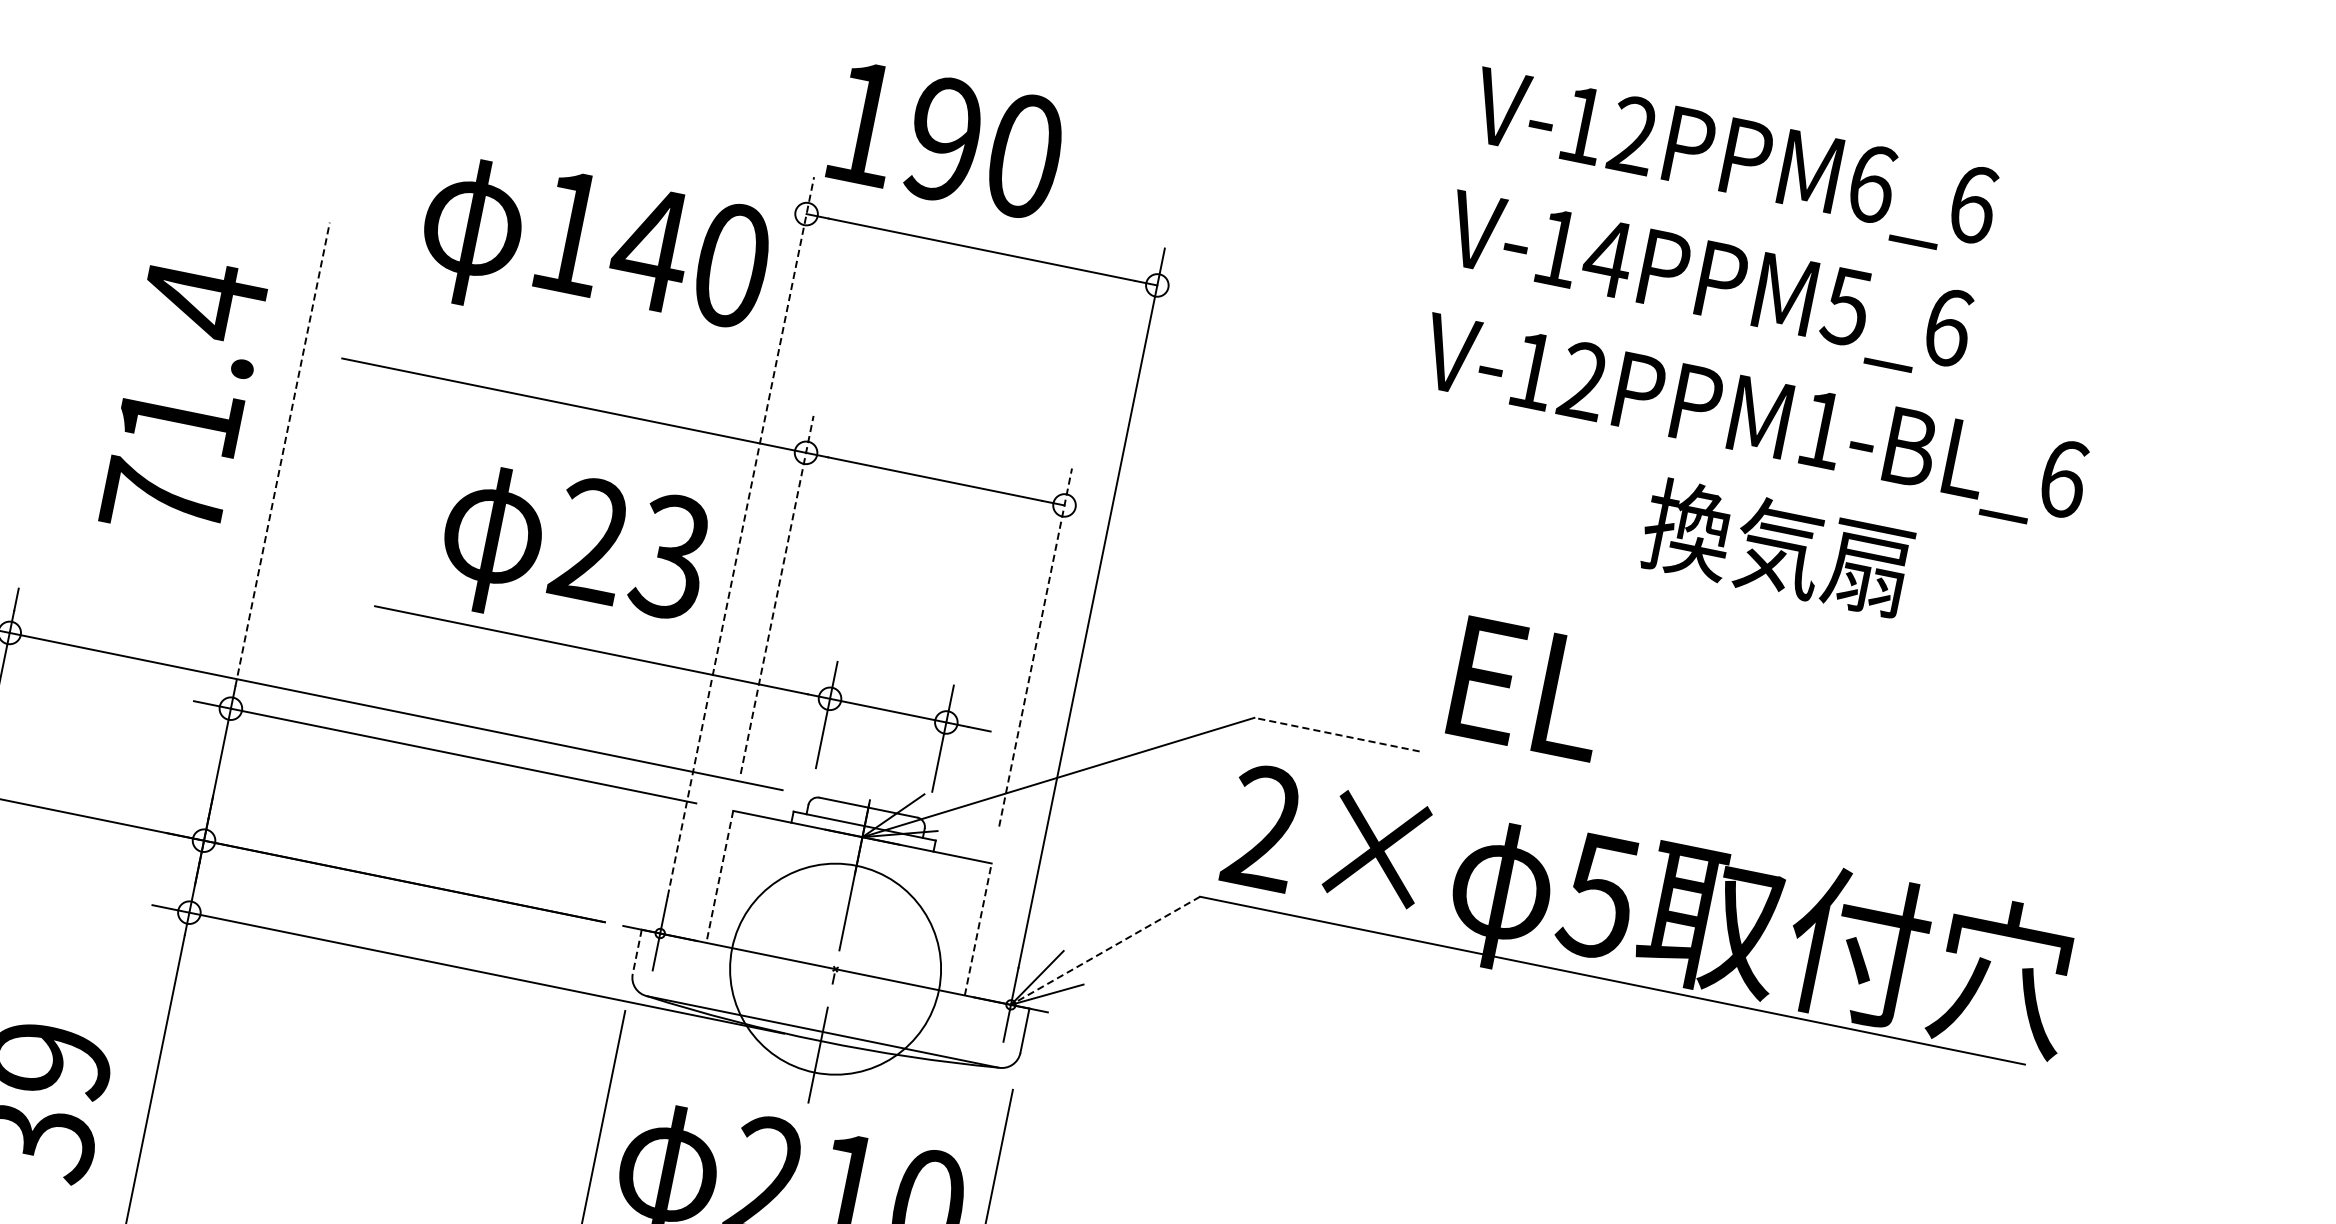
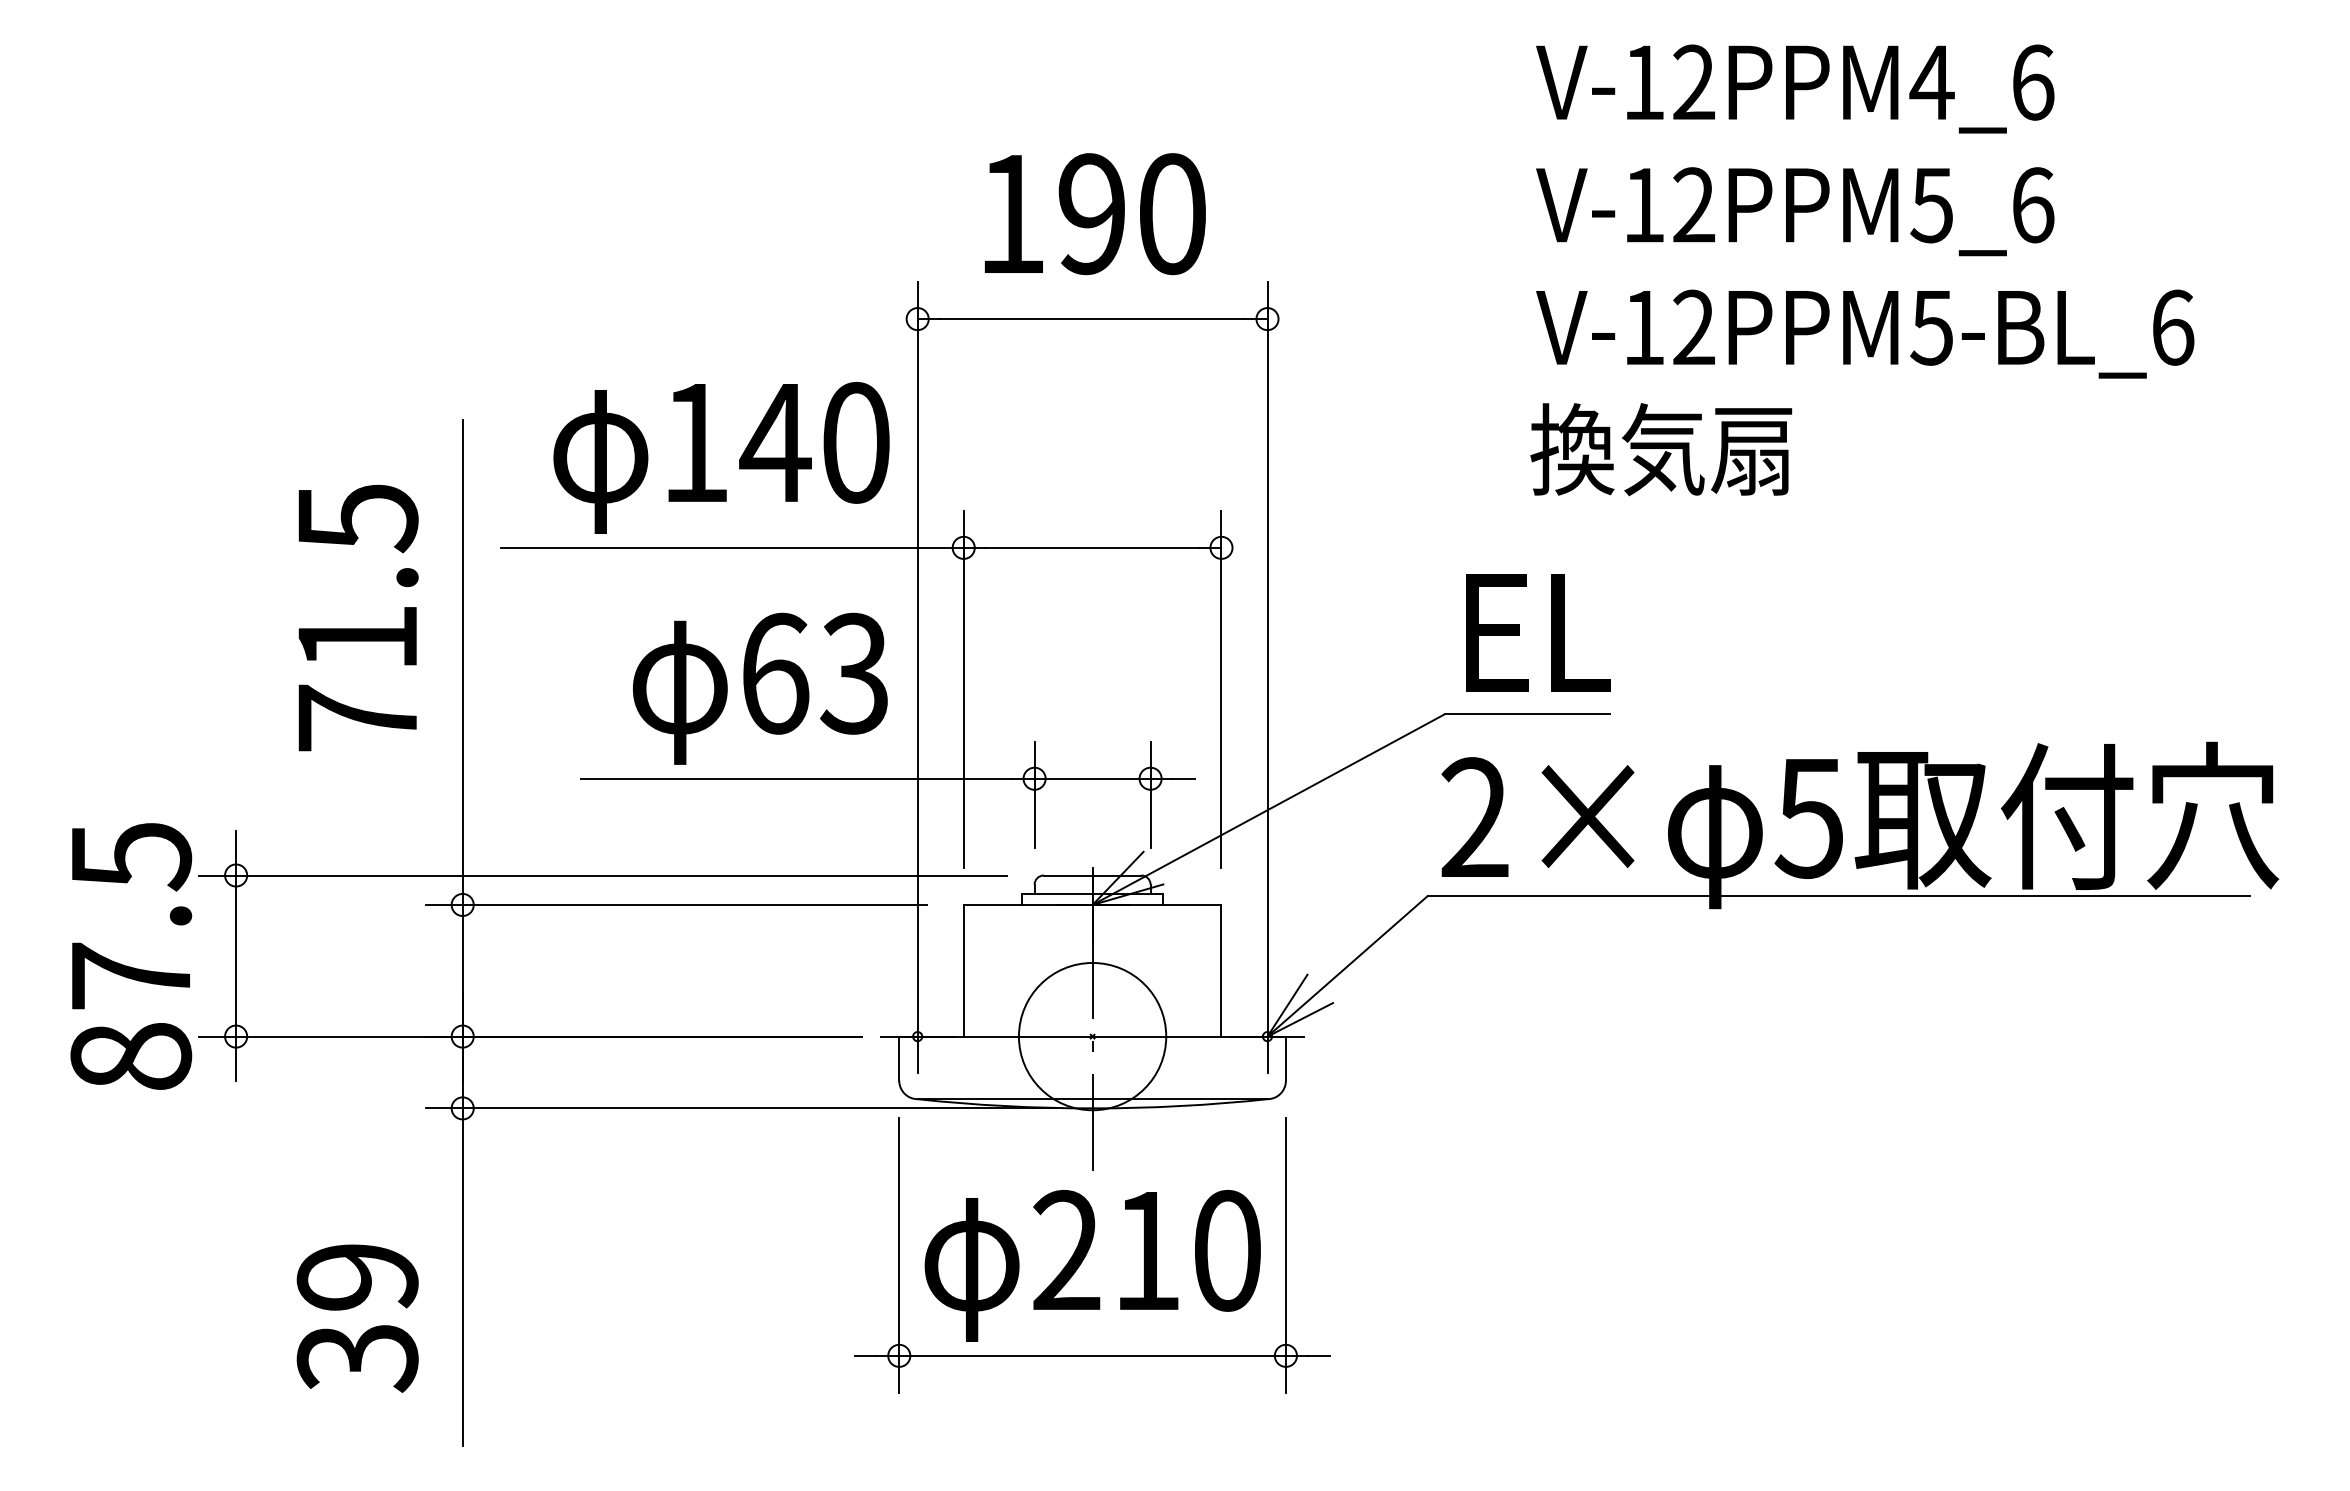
text: (947, 140) -> (1095, 214), moved
text: (1871, 183) -> (1931, 82), V-12PPM6_6 -> V-12PPM4_6
text: (593, 252) -> (721, 457), moved
text: (1607, 257) -> (1693, 204), V-14PPM5_6 -> V-12PPM5_6
text: (205, 298) -> (358, 517), 71.4 -> 71.5
text: (1821, 430) -> (1931, 328), V-12PPM1-BL_6 -> V-12PPM5-BL_6
line: (282, 454) -> (462, 651), dashed -> solid
line: (740, 537) -> (917, 641), dashed -> solid
text: (591, 540) -> (775, 673), 23 -> 63
text: (1777, 547) -> (1661, 449), moved
line: (776, 594) -> (963, 689), dashed -> solid
line: (1035, 647) -> (1221, 689), dashed -> solid
text: (1529, 688) -> (1538, 632), moved
line: (1336, 734) -> (1526, 714), dashed -> solid
line: (719, 876) -> (963, 970), dashed -> solid
line: (978, 929) -> (1221, 970), dashed -> solid
line: (1105, 950) -> (1347, 966), dashed -> solid
line: (637, 952) -> (899, 1059), dashed -> solid
circle: (835, 969) -> (1092, 1036), size x0.71

